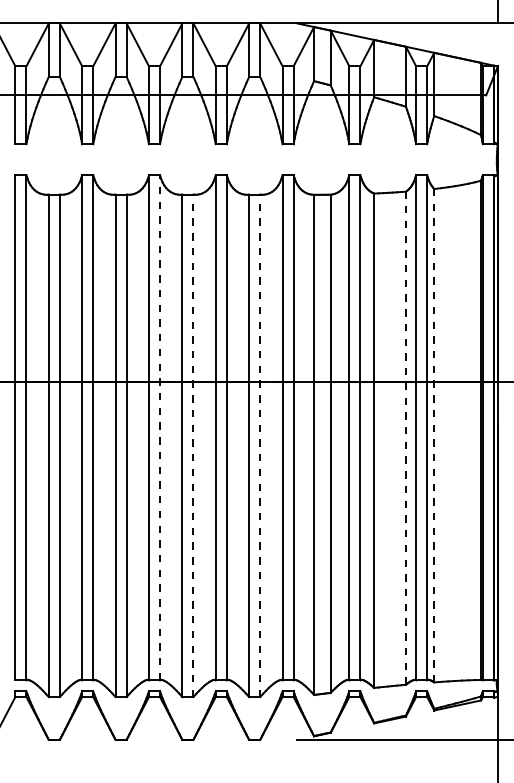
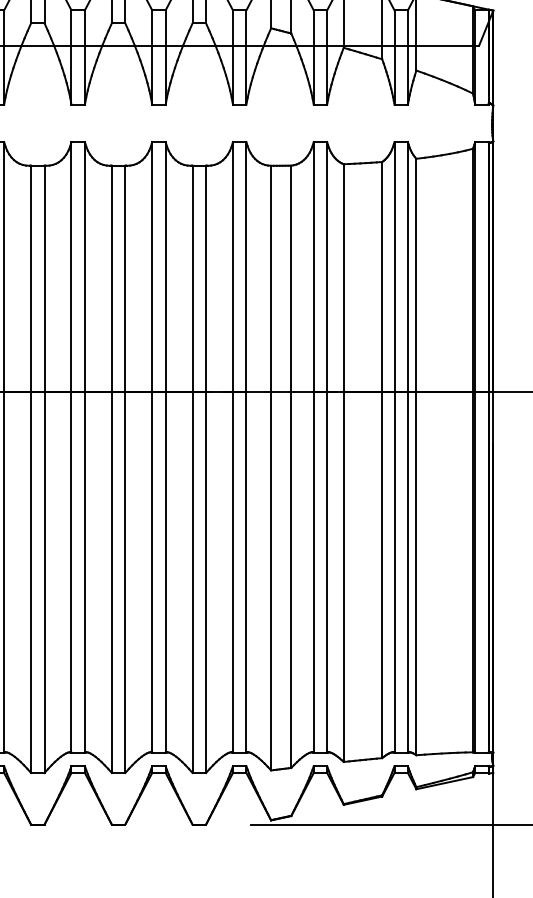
line: (160, 427) -> (85, 447), dashed -> solid
line: (434, 435) -> (416, 456), dashed -> solid
line: (405, 438) -> (381, 460), dashed -> solid
line: (193, 445) -> (125, 468), dashed -> solid
line: (260, 445) -> (206, 468), dashed -> solid

